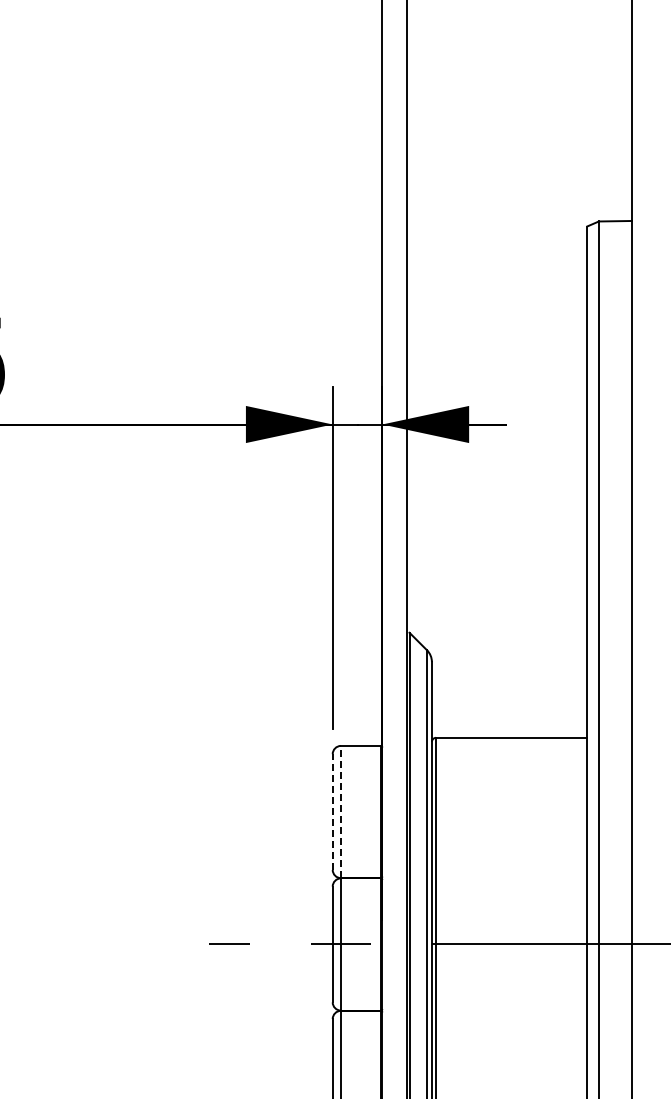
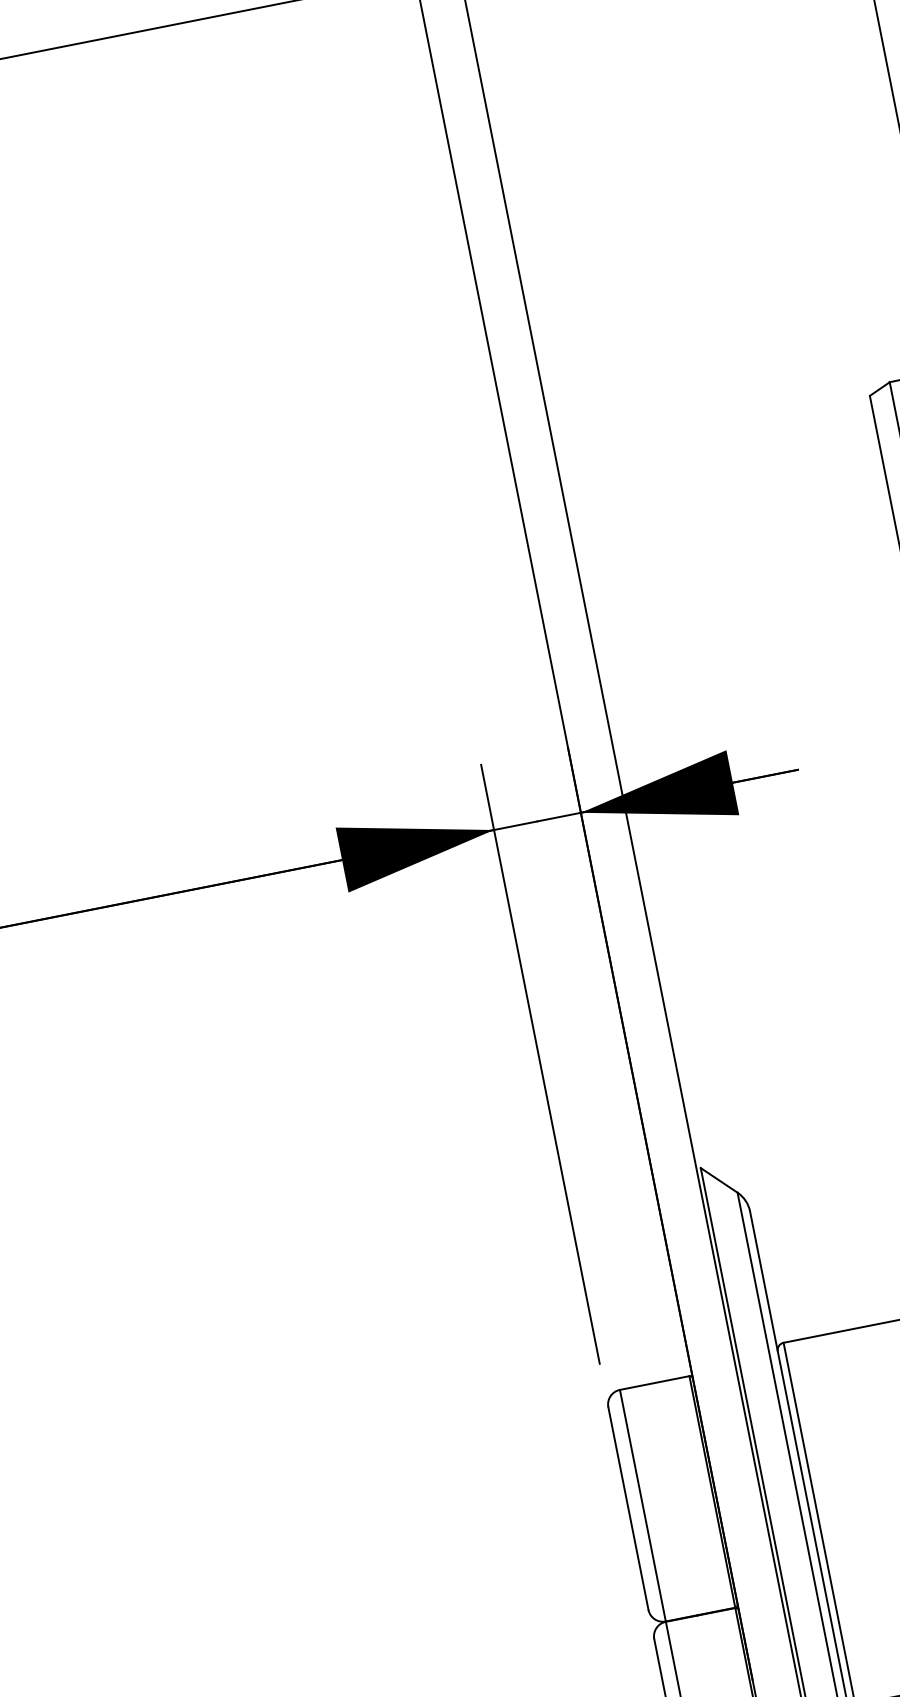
line: (340, 811) -> (641, 1504), dashed -> solid
line: (332, 812) -> (628, 1509), dashed -> solid

